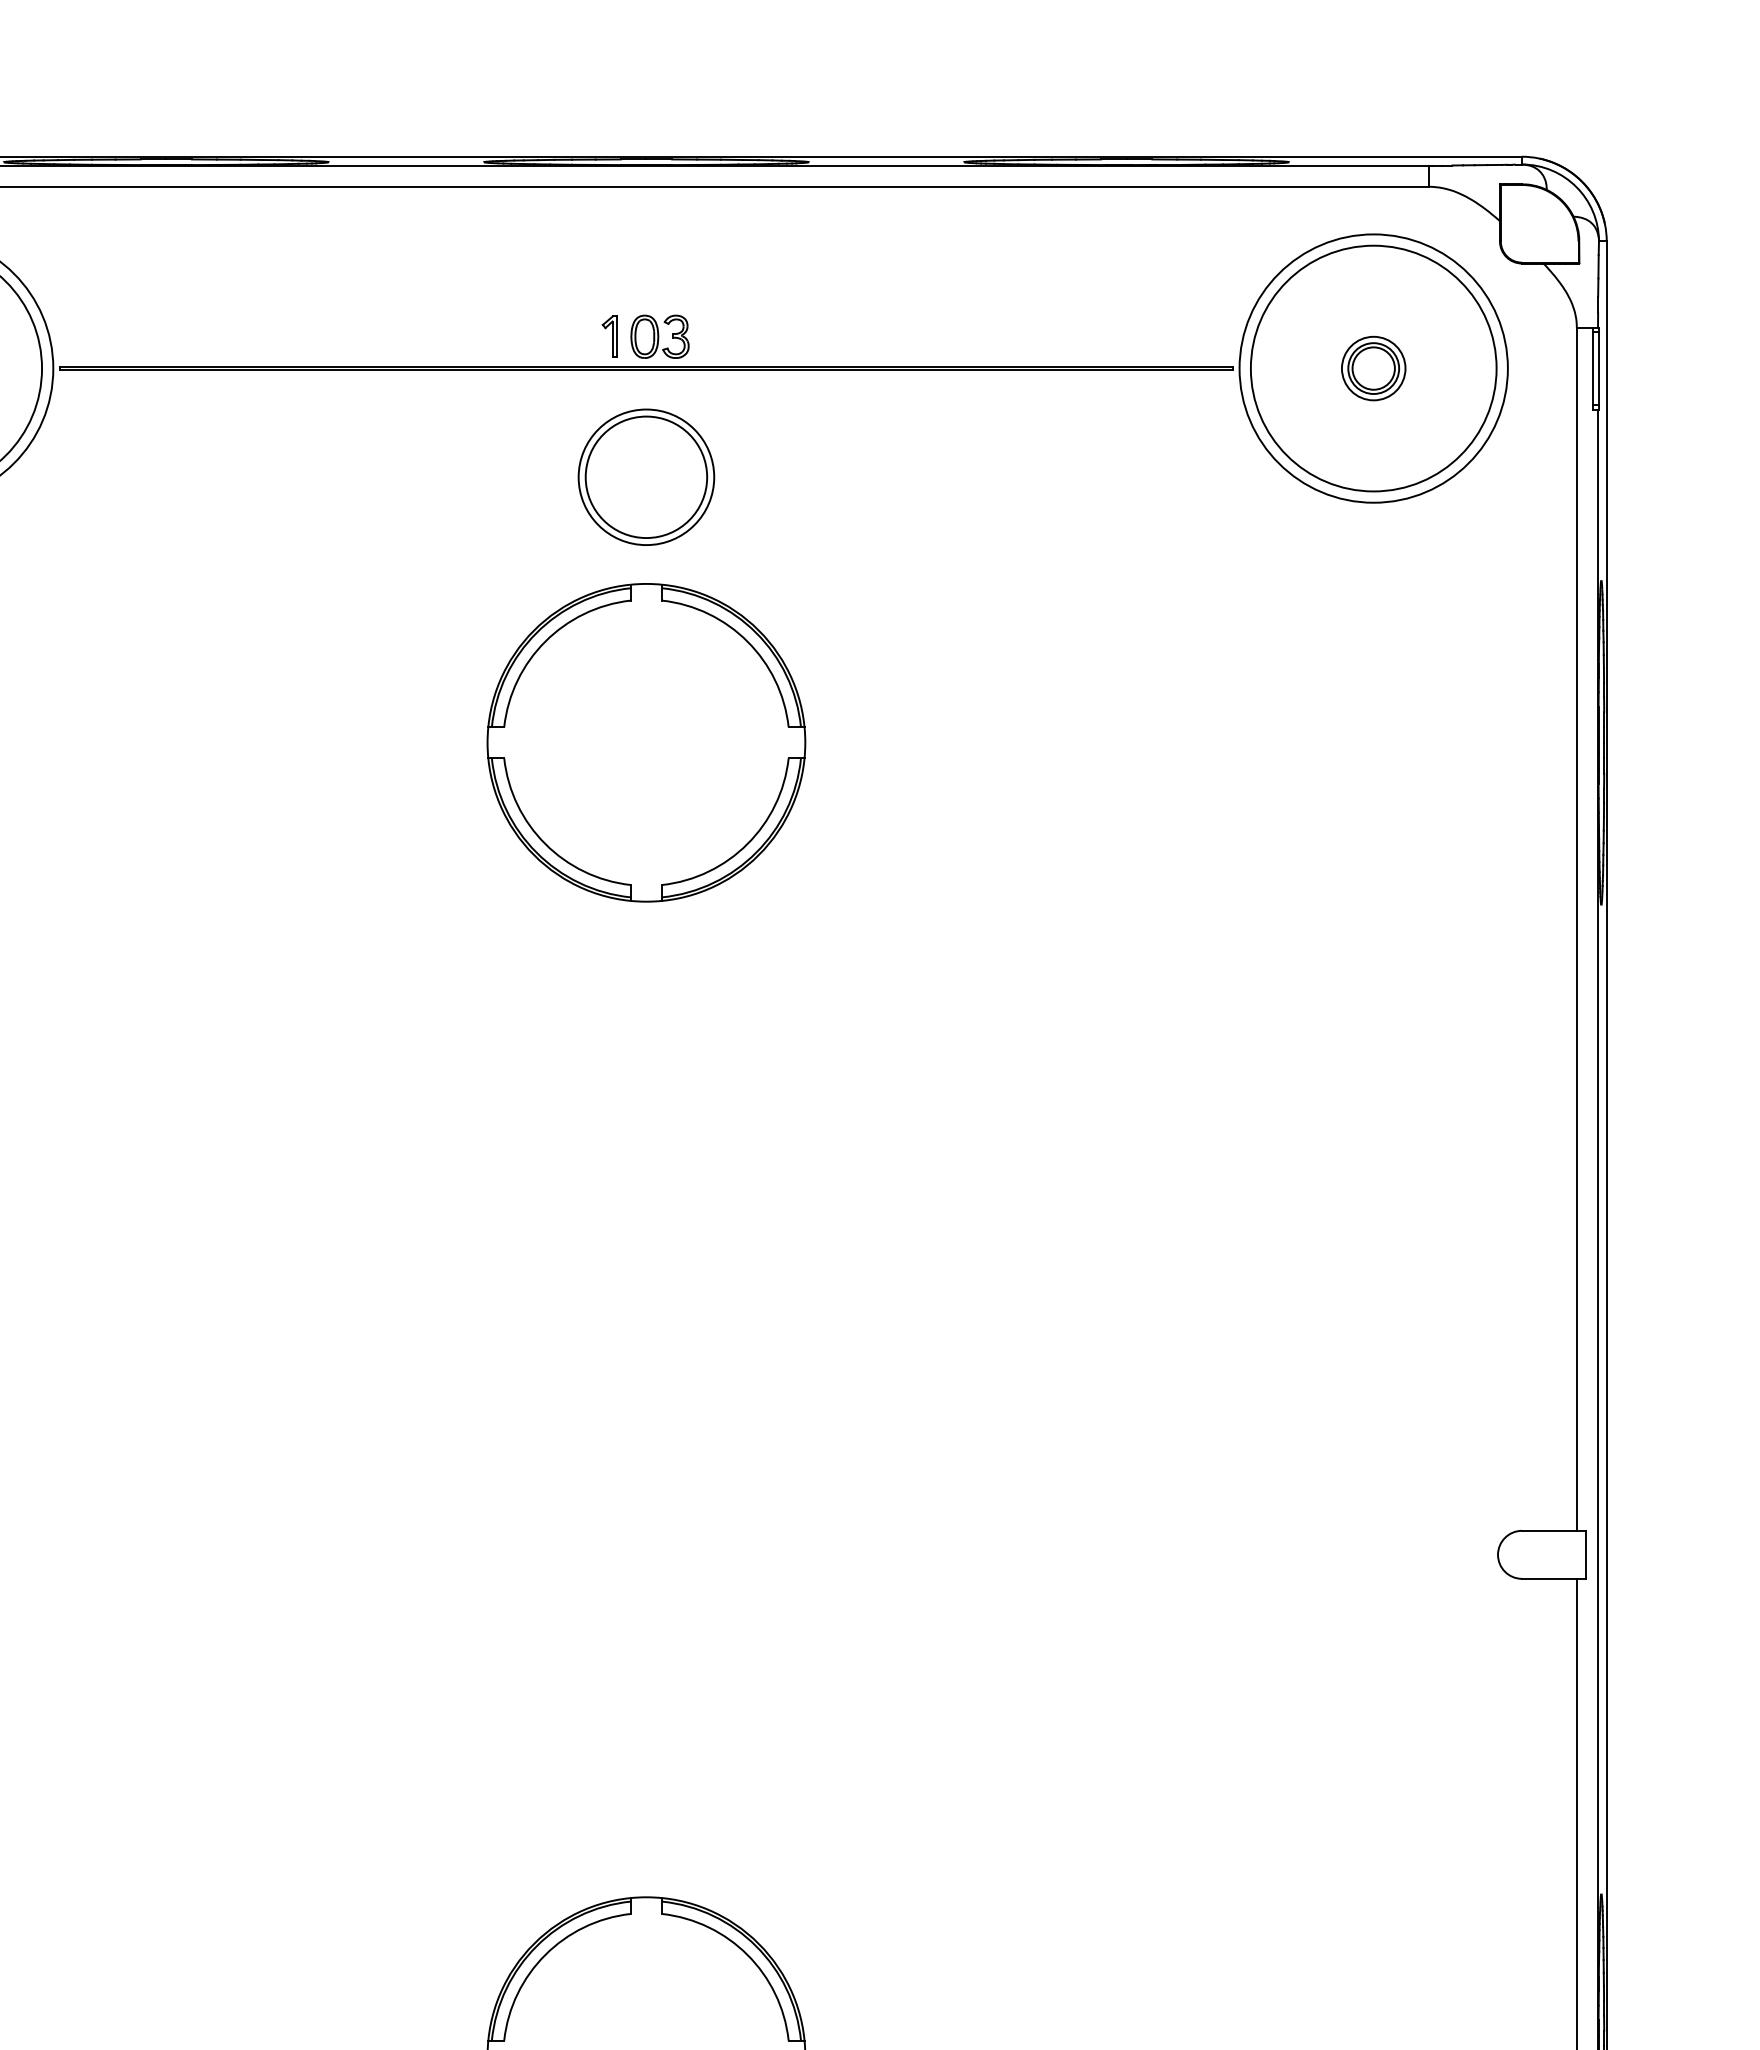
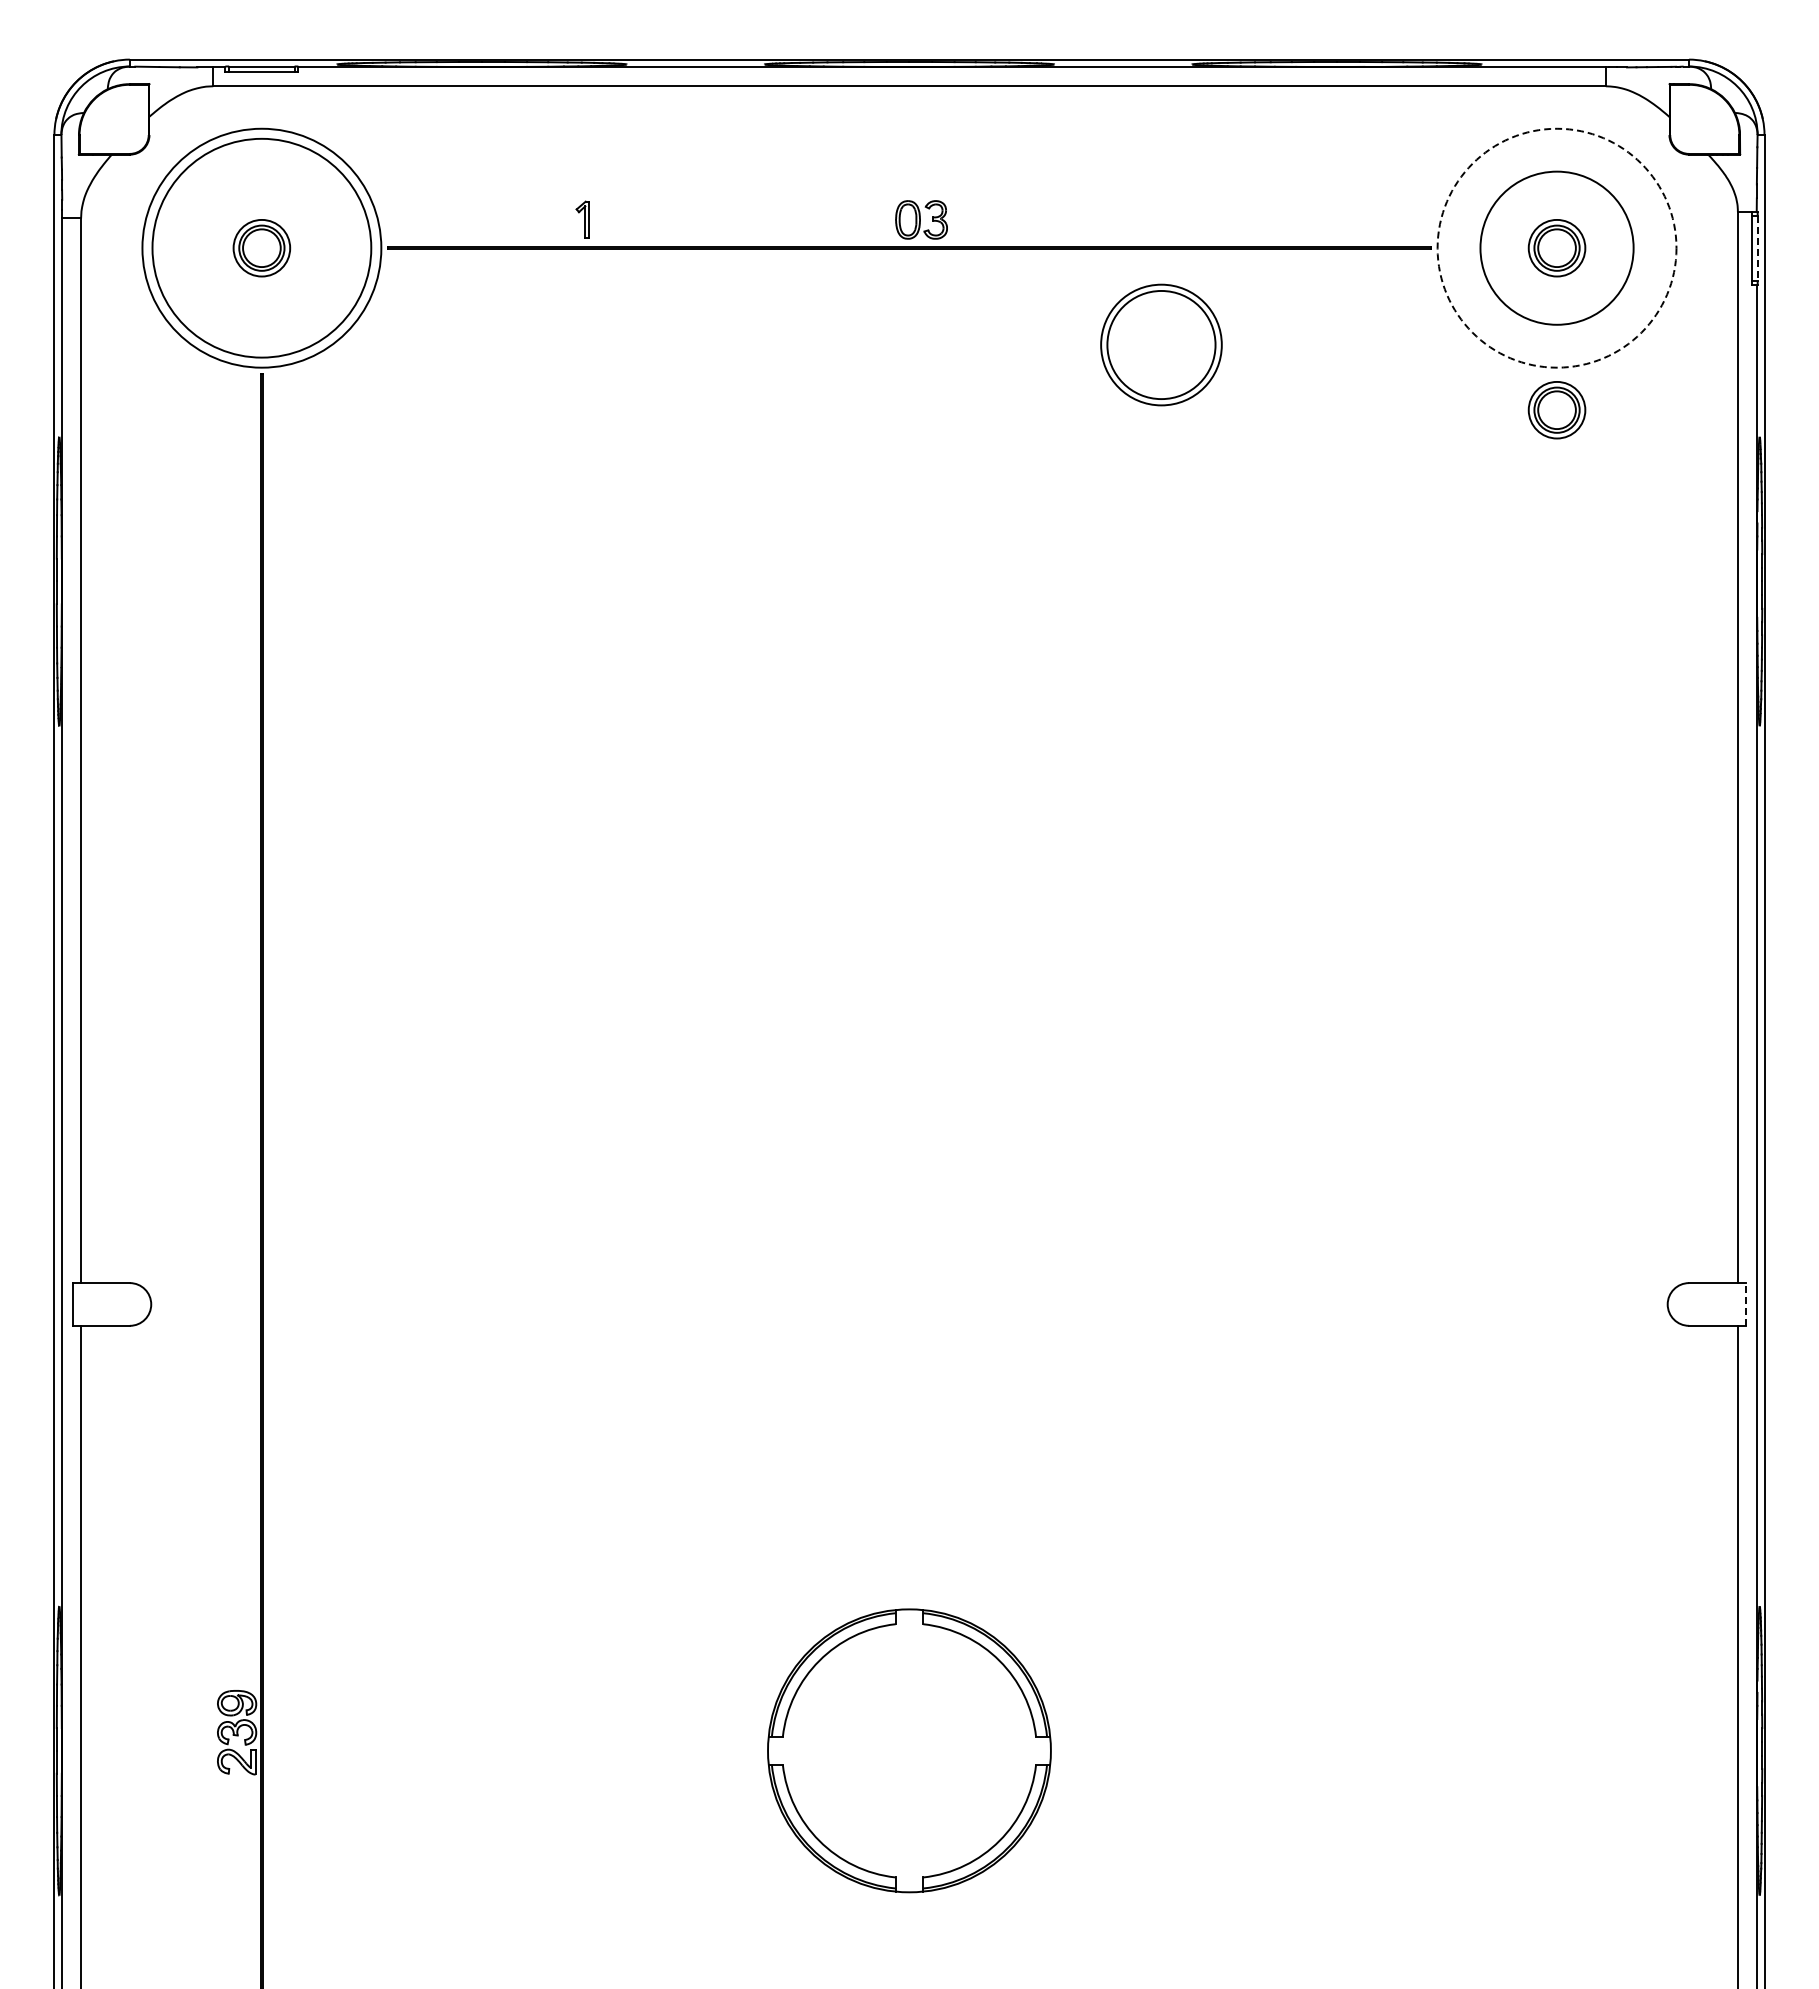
part: (609, 336) -> (582, 219), moved
circle: (1373, 367) -> (1556, 247), size x0.7
circle: (1373, 367) -> (1556, 247), solid -> dashed
line: (1598, 368) -> (1757, 248), solid -> dashed
part: (646, 476) -> (1161, 344), moved
part: (1373, 550) -> (1556, 410), added
part: (646, 742) -> (909, 581), removed
line: (1585, 1553) -> (1745, 1303), solid -> dashed

